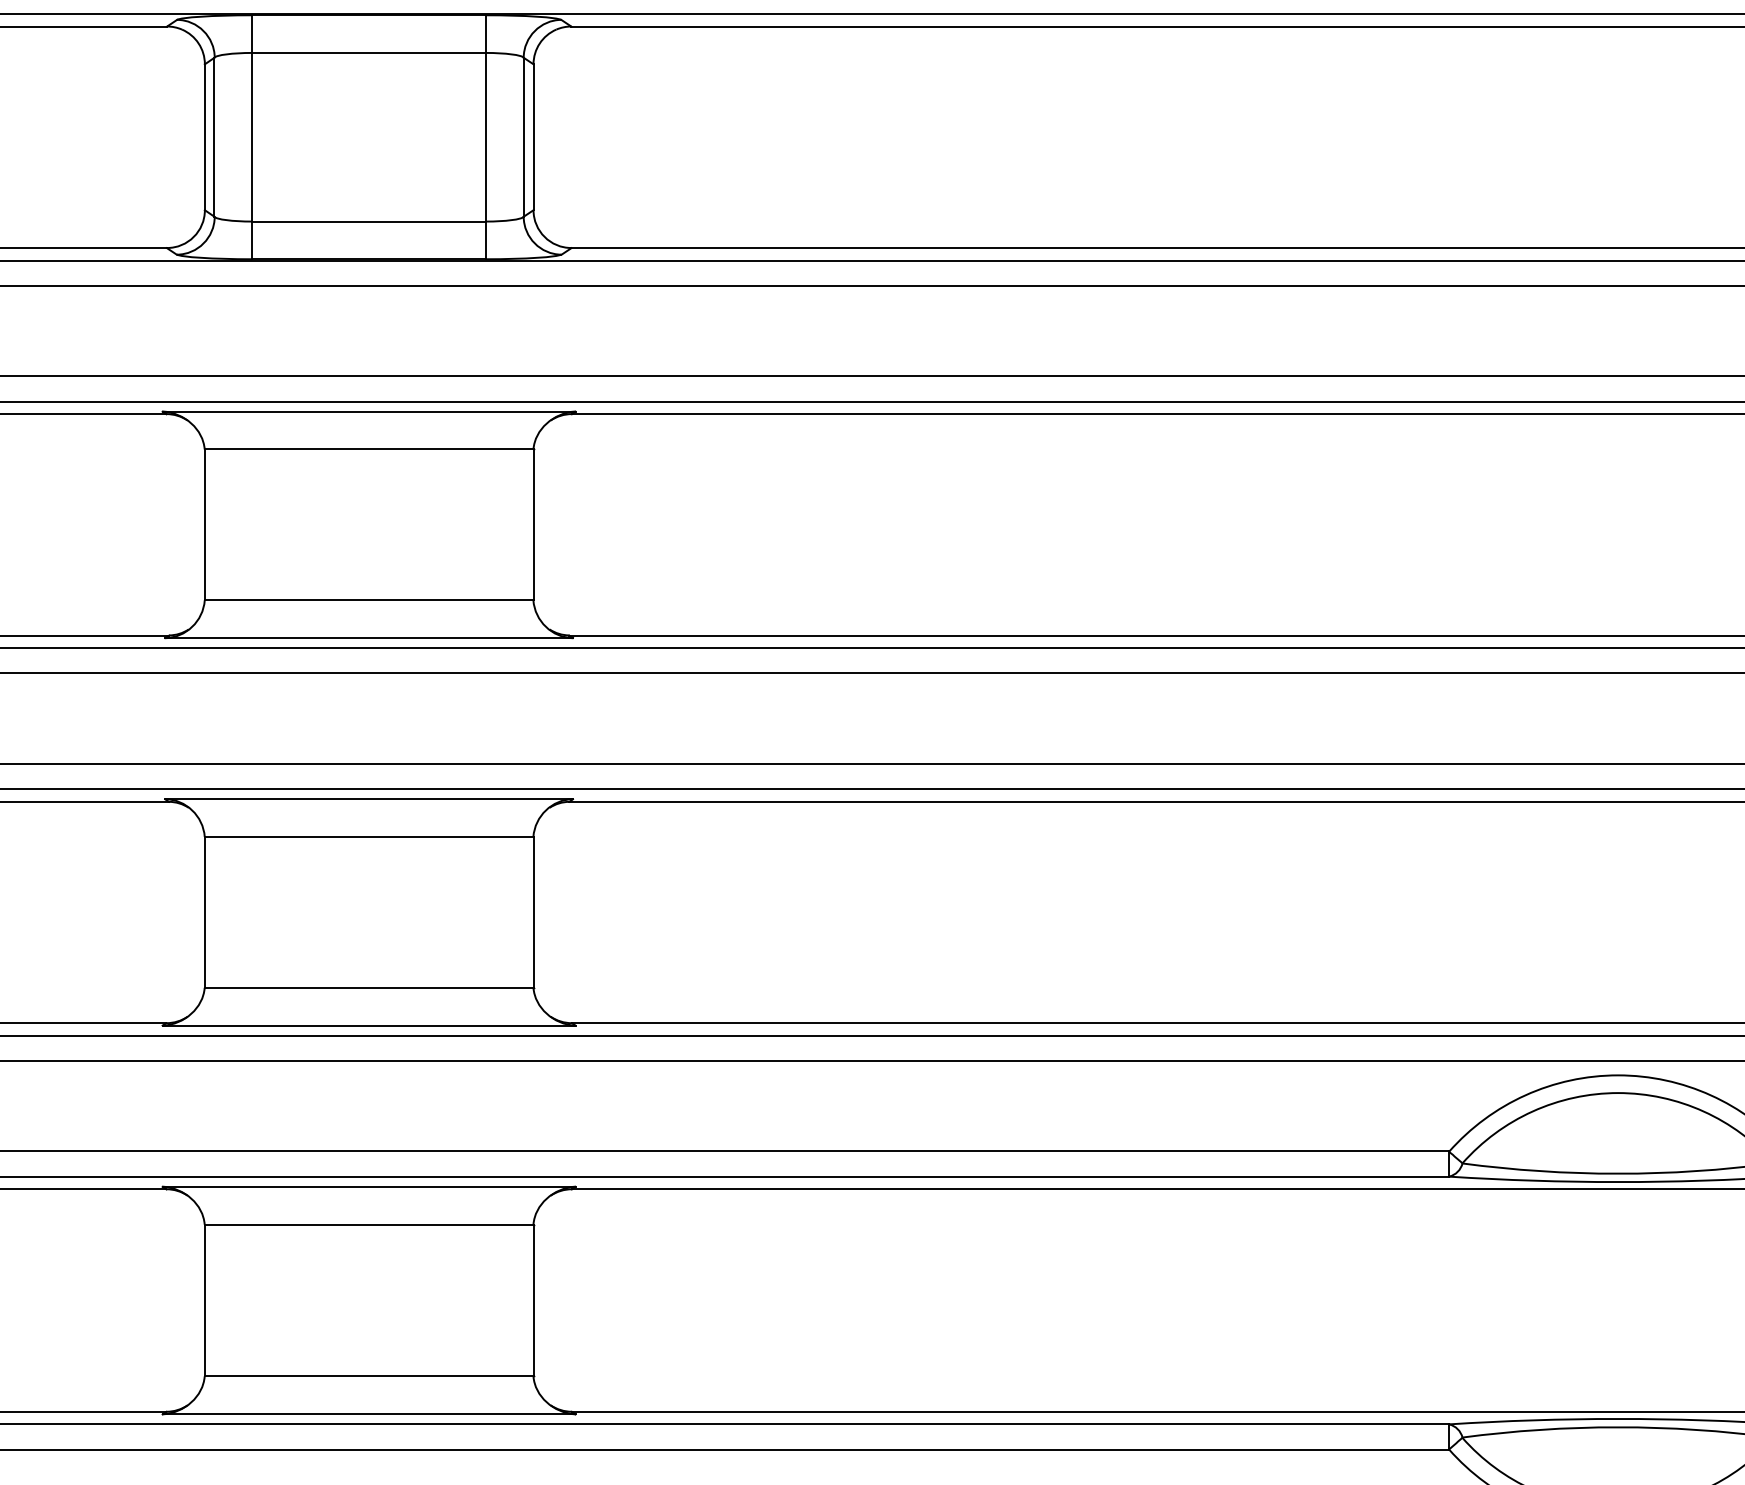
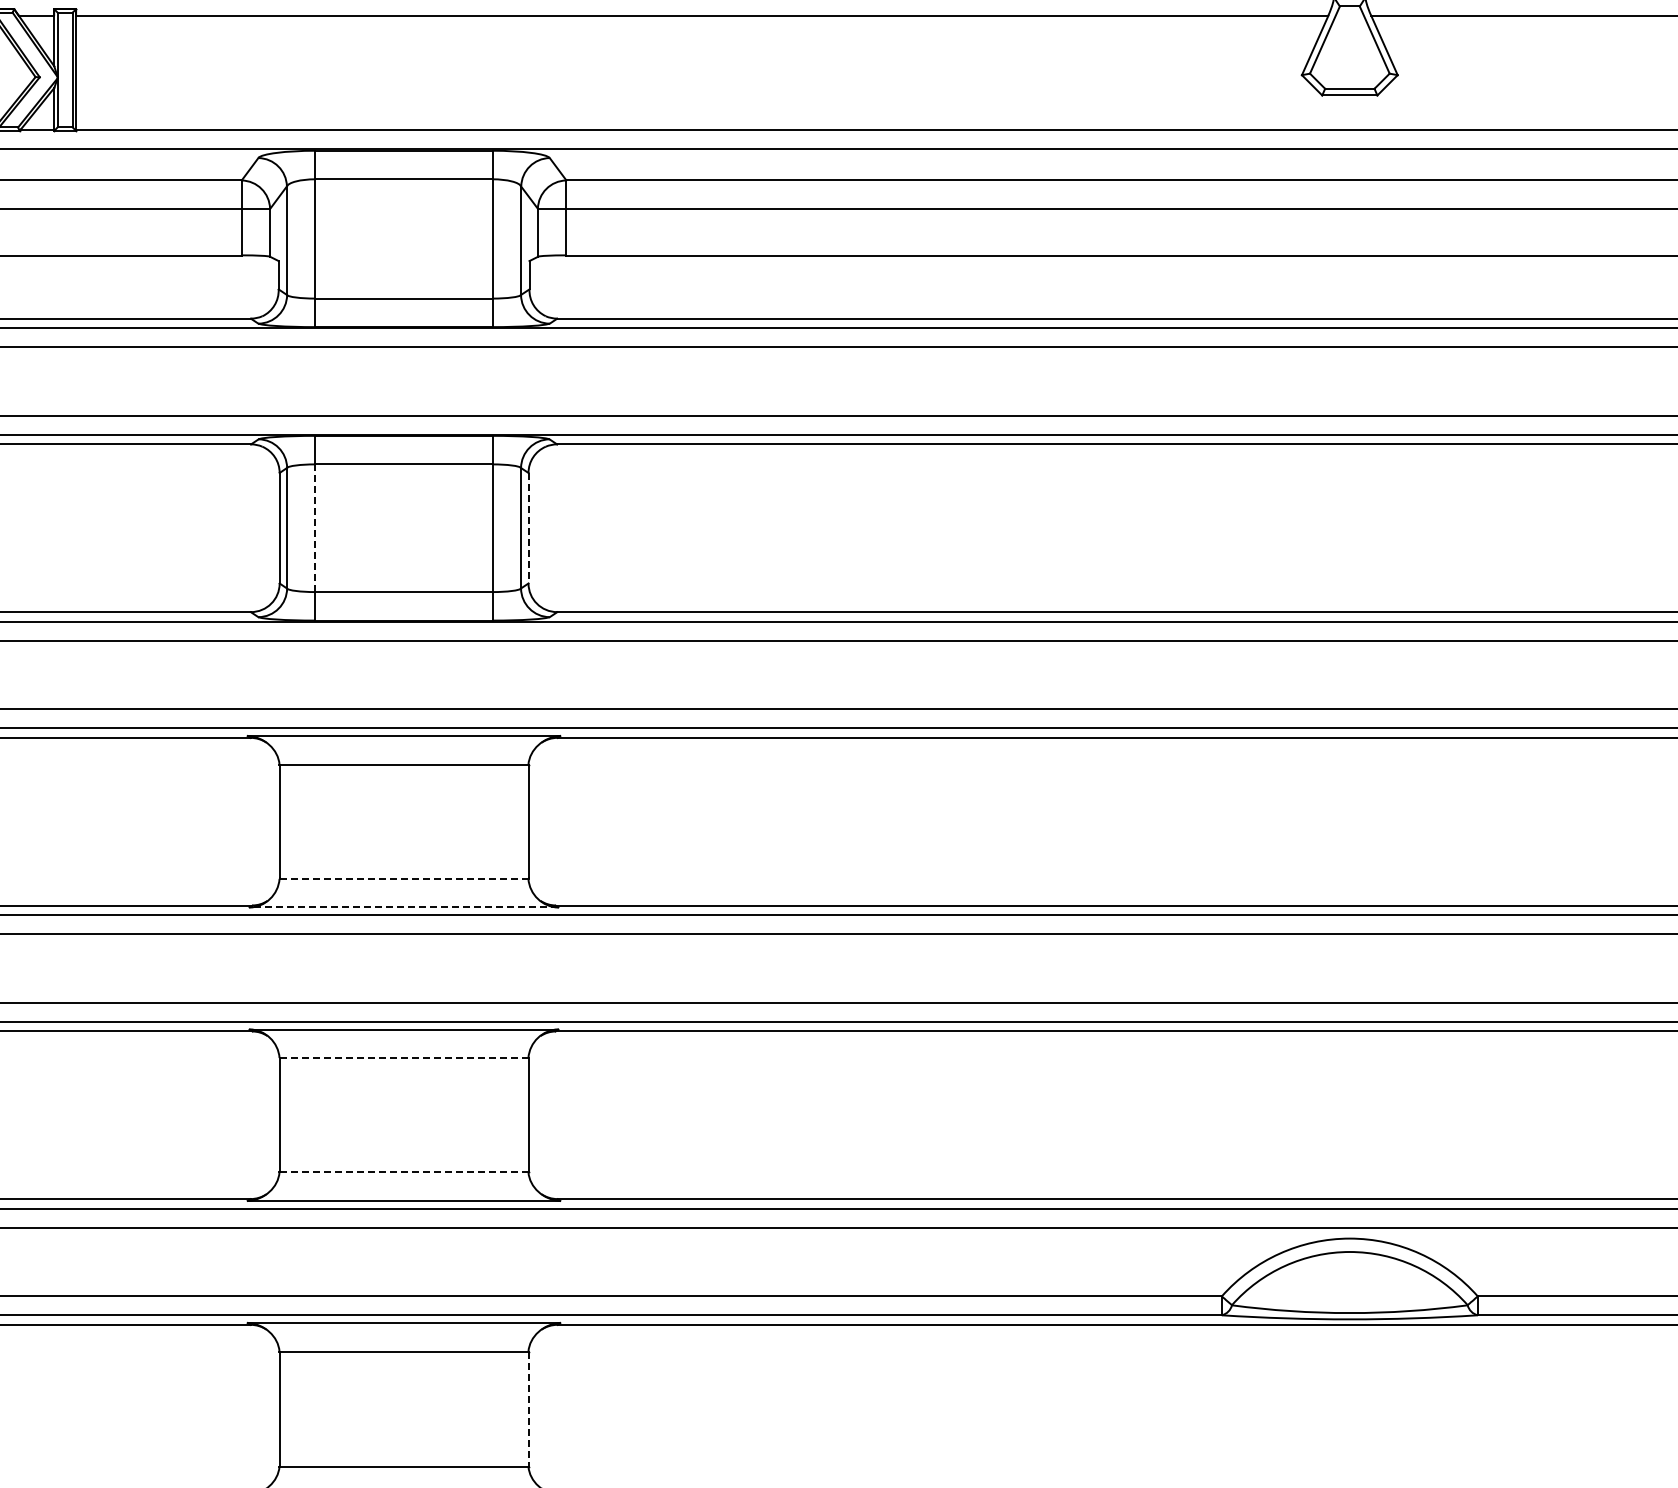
line: (252, 137) -> (315, 528), solid -> dashed
line: (533, 137) -> (528, 528), solid -> dashed
line: (369, 599) -> (404, 878), solid -> dashed
line: (368, 638) -> (403, 907), solid -> dashed
line: (368, 837) -> (403, 1058), solid -> dashed
line: (369, 988) -> (404, 1172), solid -> dashed
line: (533, 1301) -> (528, 1409), solid -> dashed

